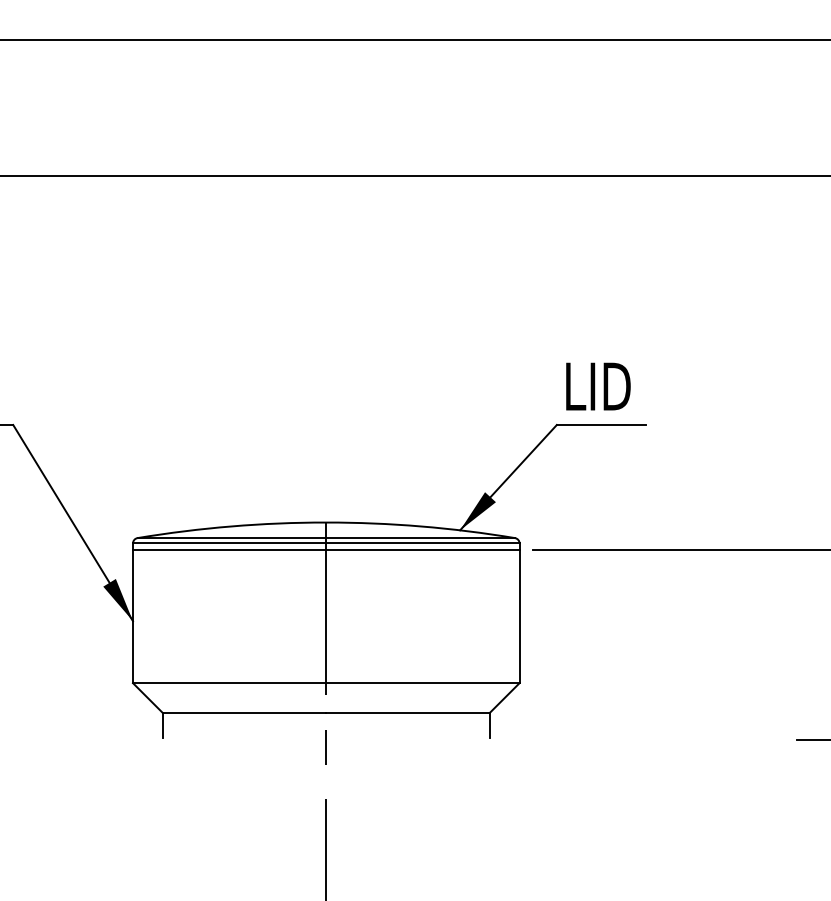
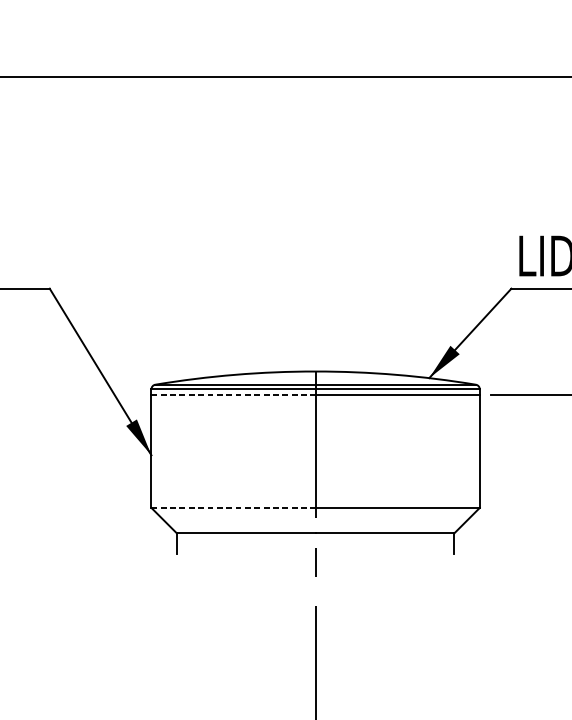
line: (229, 549) -> (233, 394), solid -> dashed
line: (229, 683) -> (233, 508), solid -> dashed

